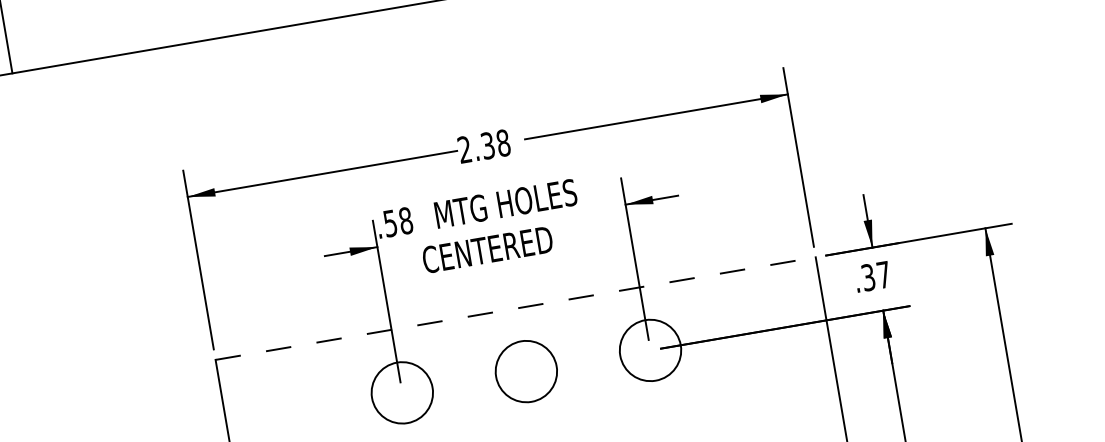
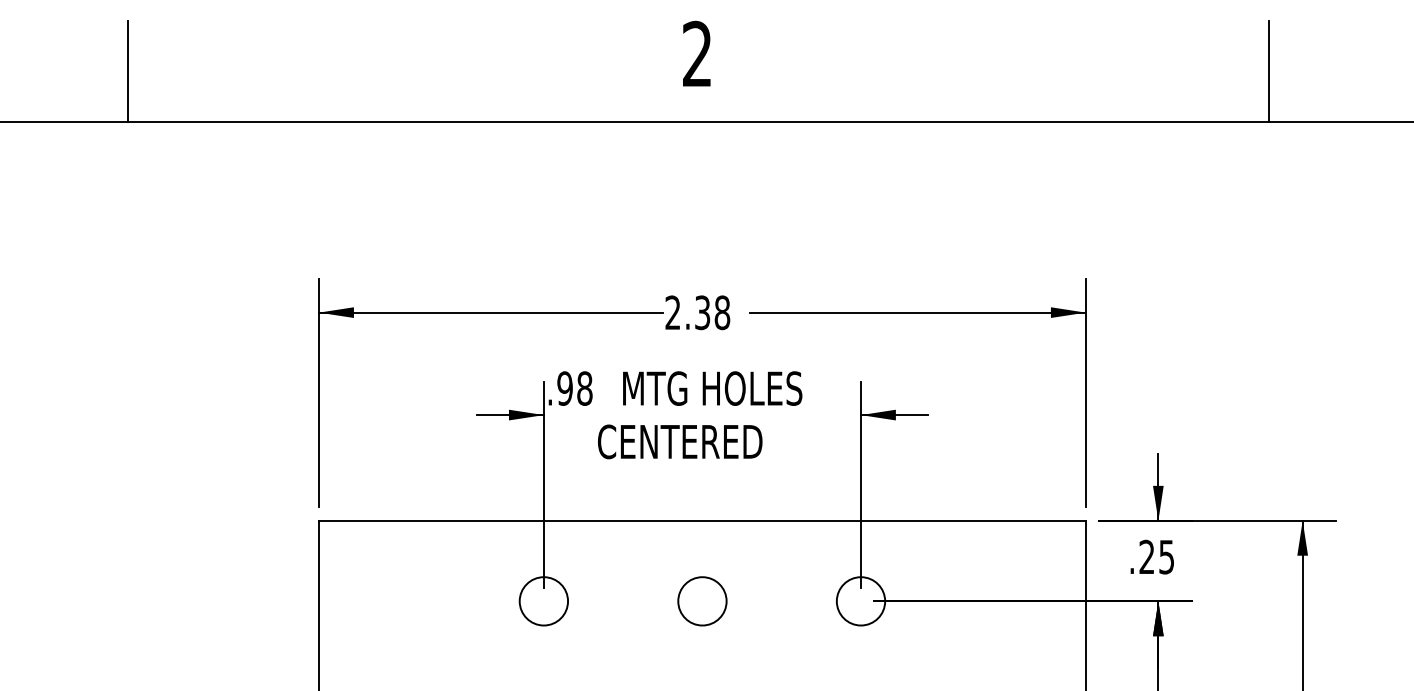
text: (389, 223) -> (564, 388), .58 -> .98
text: (875, 276) -> (1156, 557), .37 -> .25
line: (515, 308) -> (702, 520), dashed -> solid
circle: (650, 350) -> (860, 601), size x0.62
circle: (526, 371) -> (702, 601), size x0.62
circle: (402, 393) -> (543, 601), size x0.62

